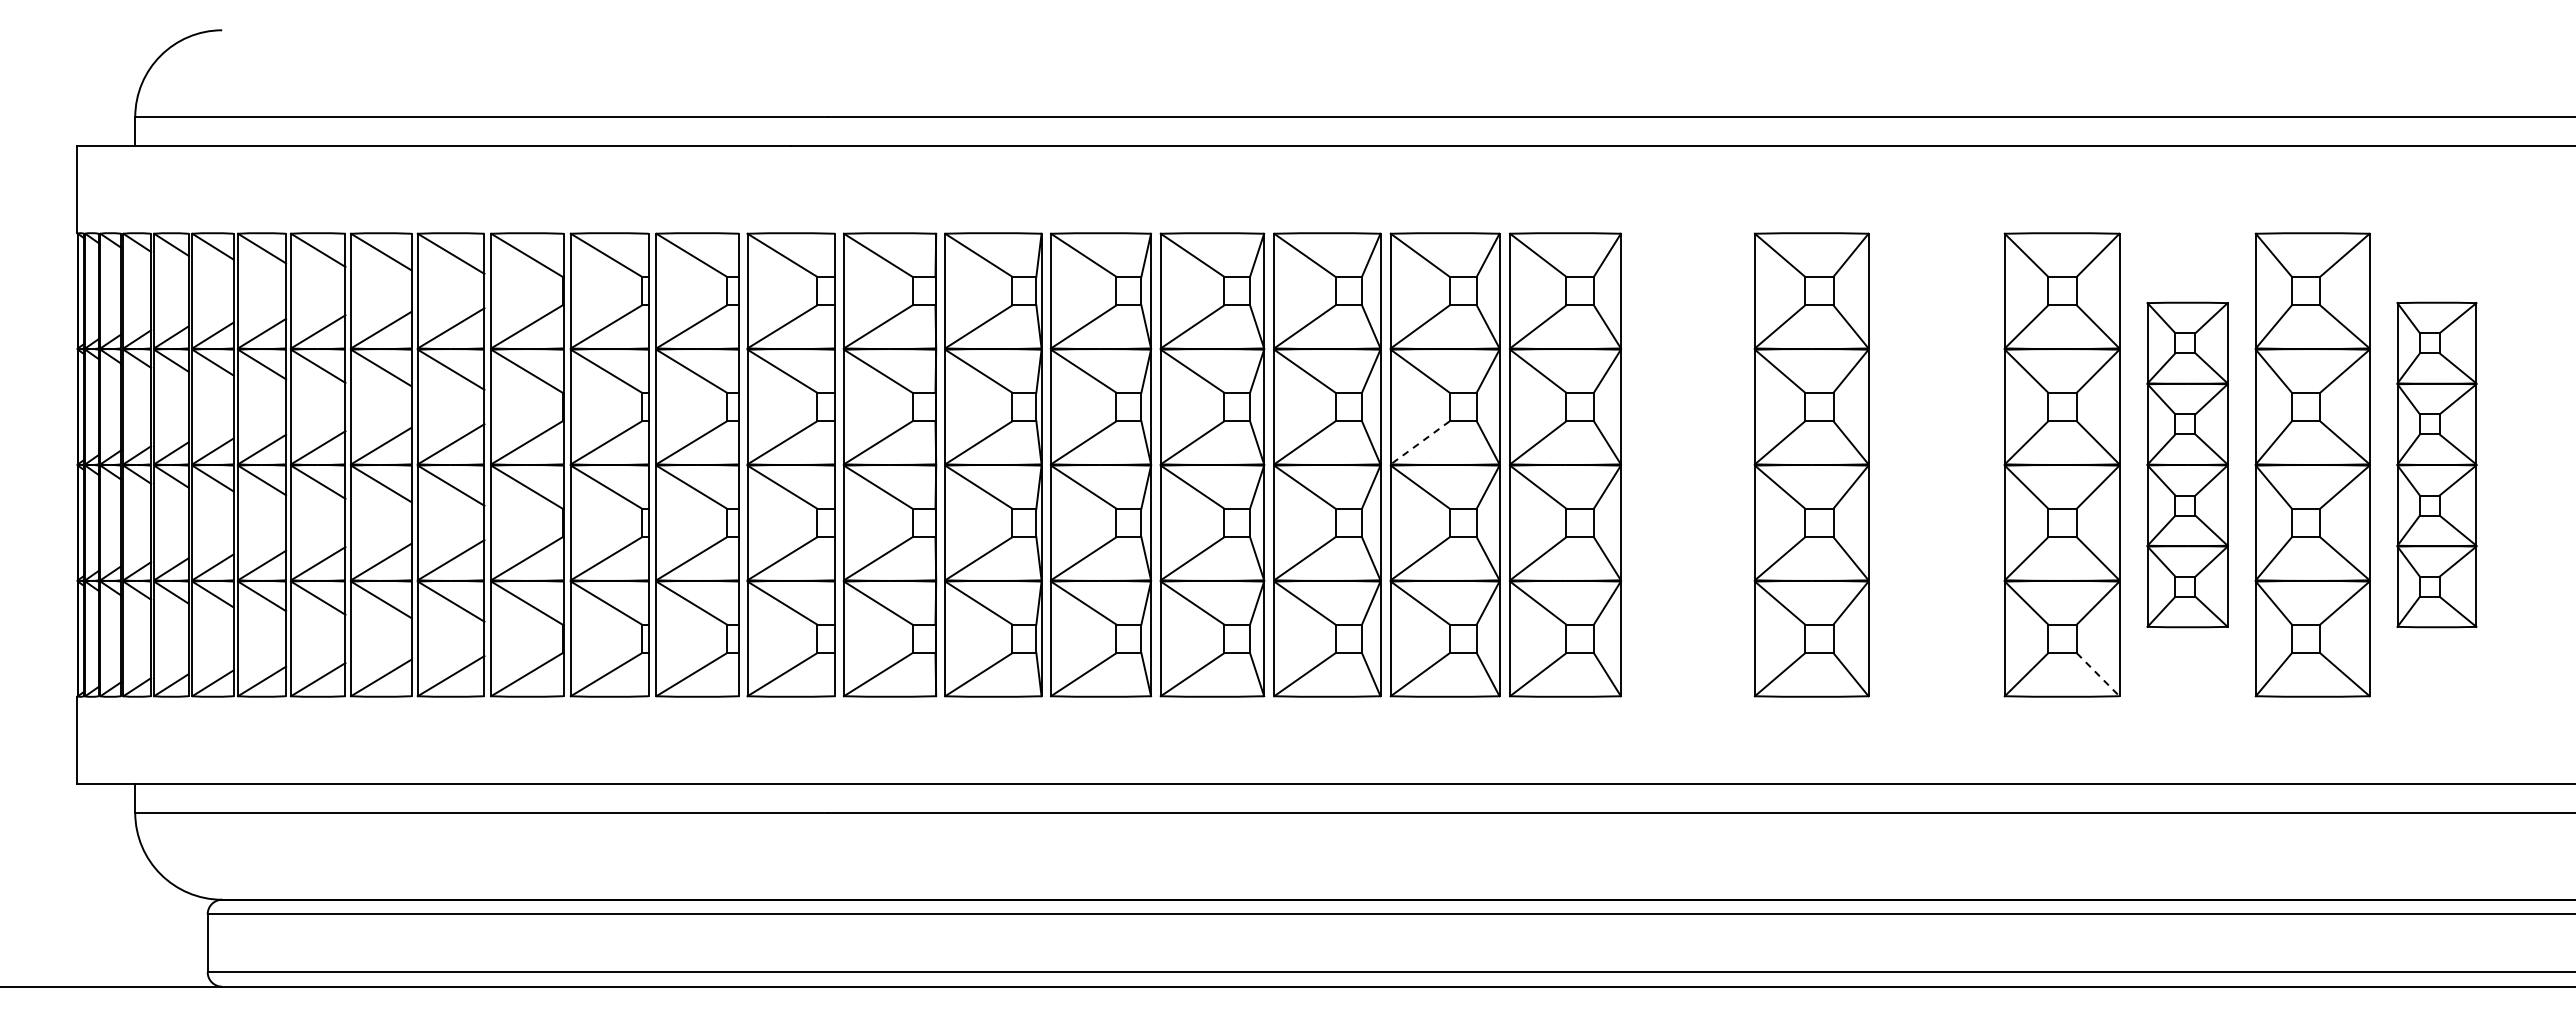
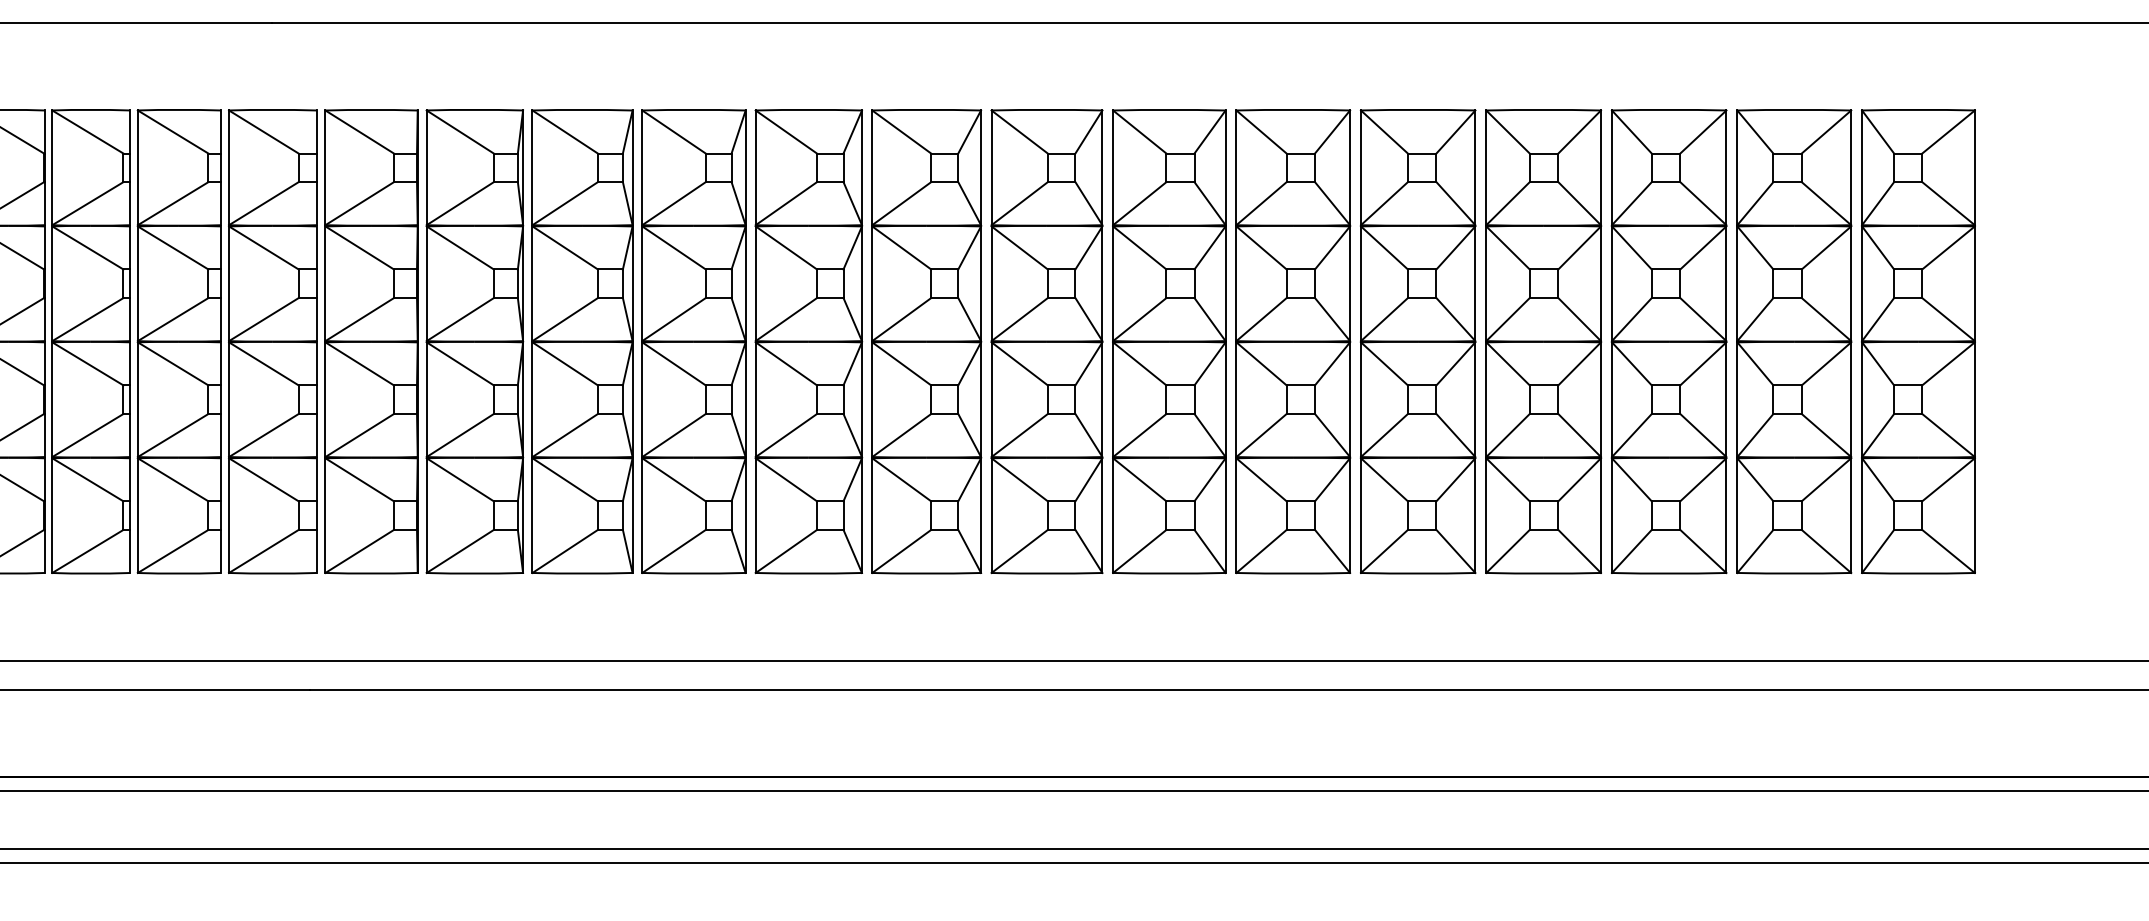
line: (1420, 442) -> (902, 319), dashed -> solid
part: (1687, 464) -> (1169, 341), added
part: (1936, 464) -> (1418, 341), added
part: (2187, 464) -> (1669, 341), size x1.43
part: (2436, 464) -> (1918, 341), size x1.43
line: (2098, 675) -> (1580, 552), dashed -> solid

